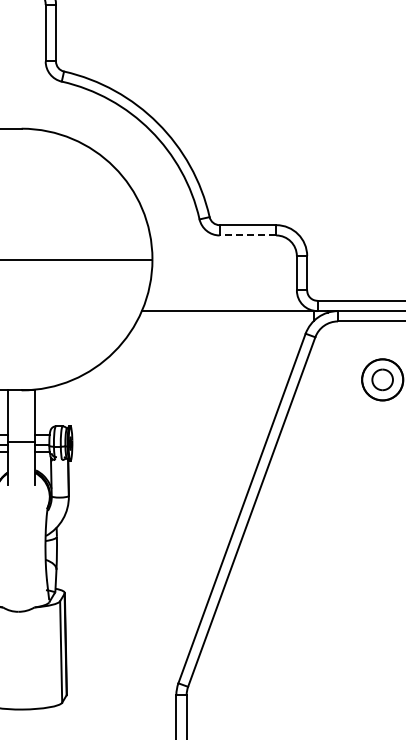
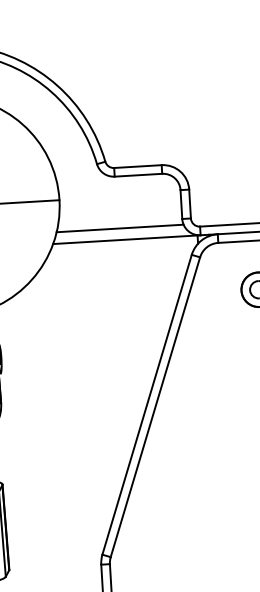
line: (247, 235) -> (138, 175), dashed -> solid
line: (222, 297) -> (120, 228), added

